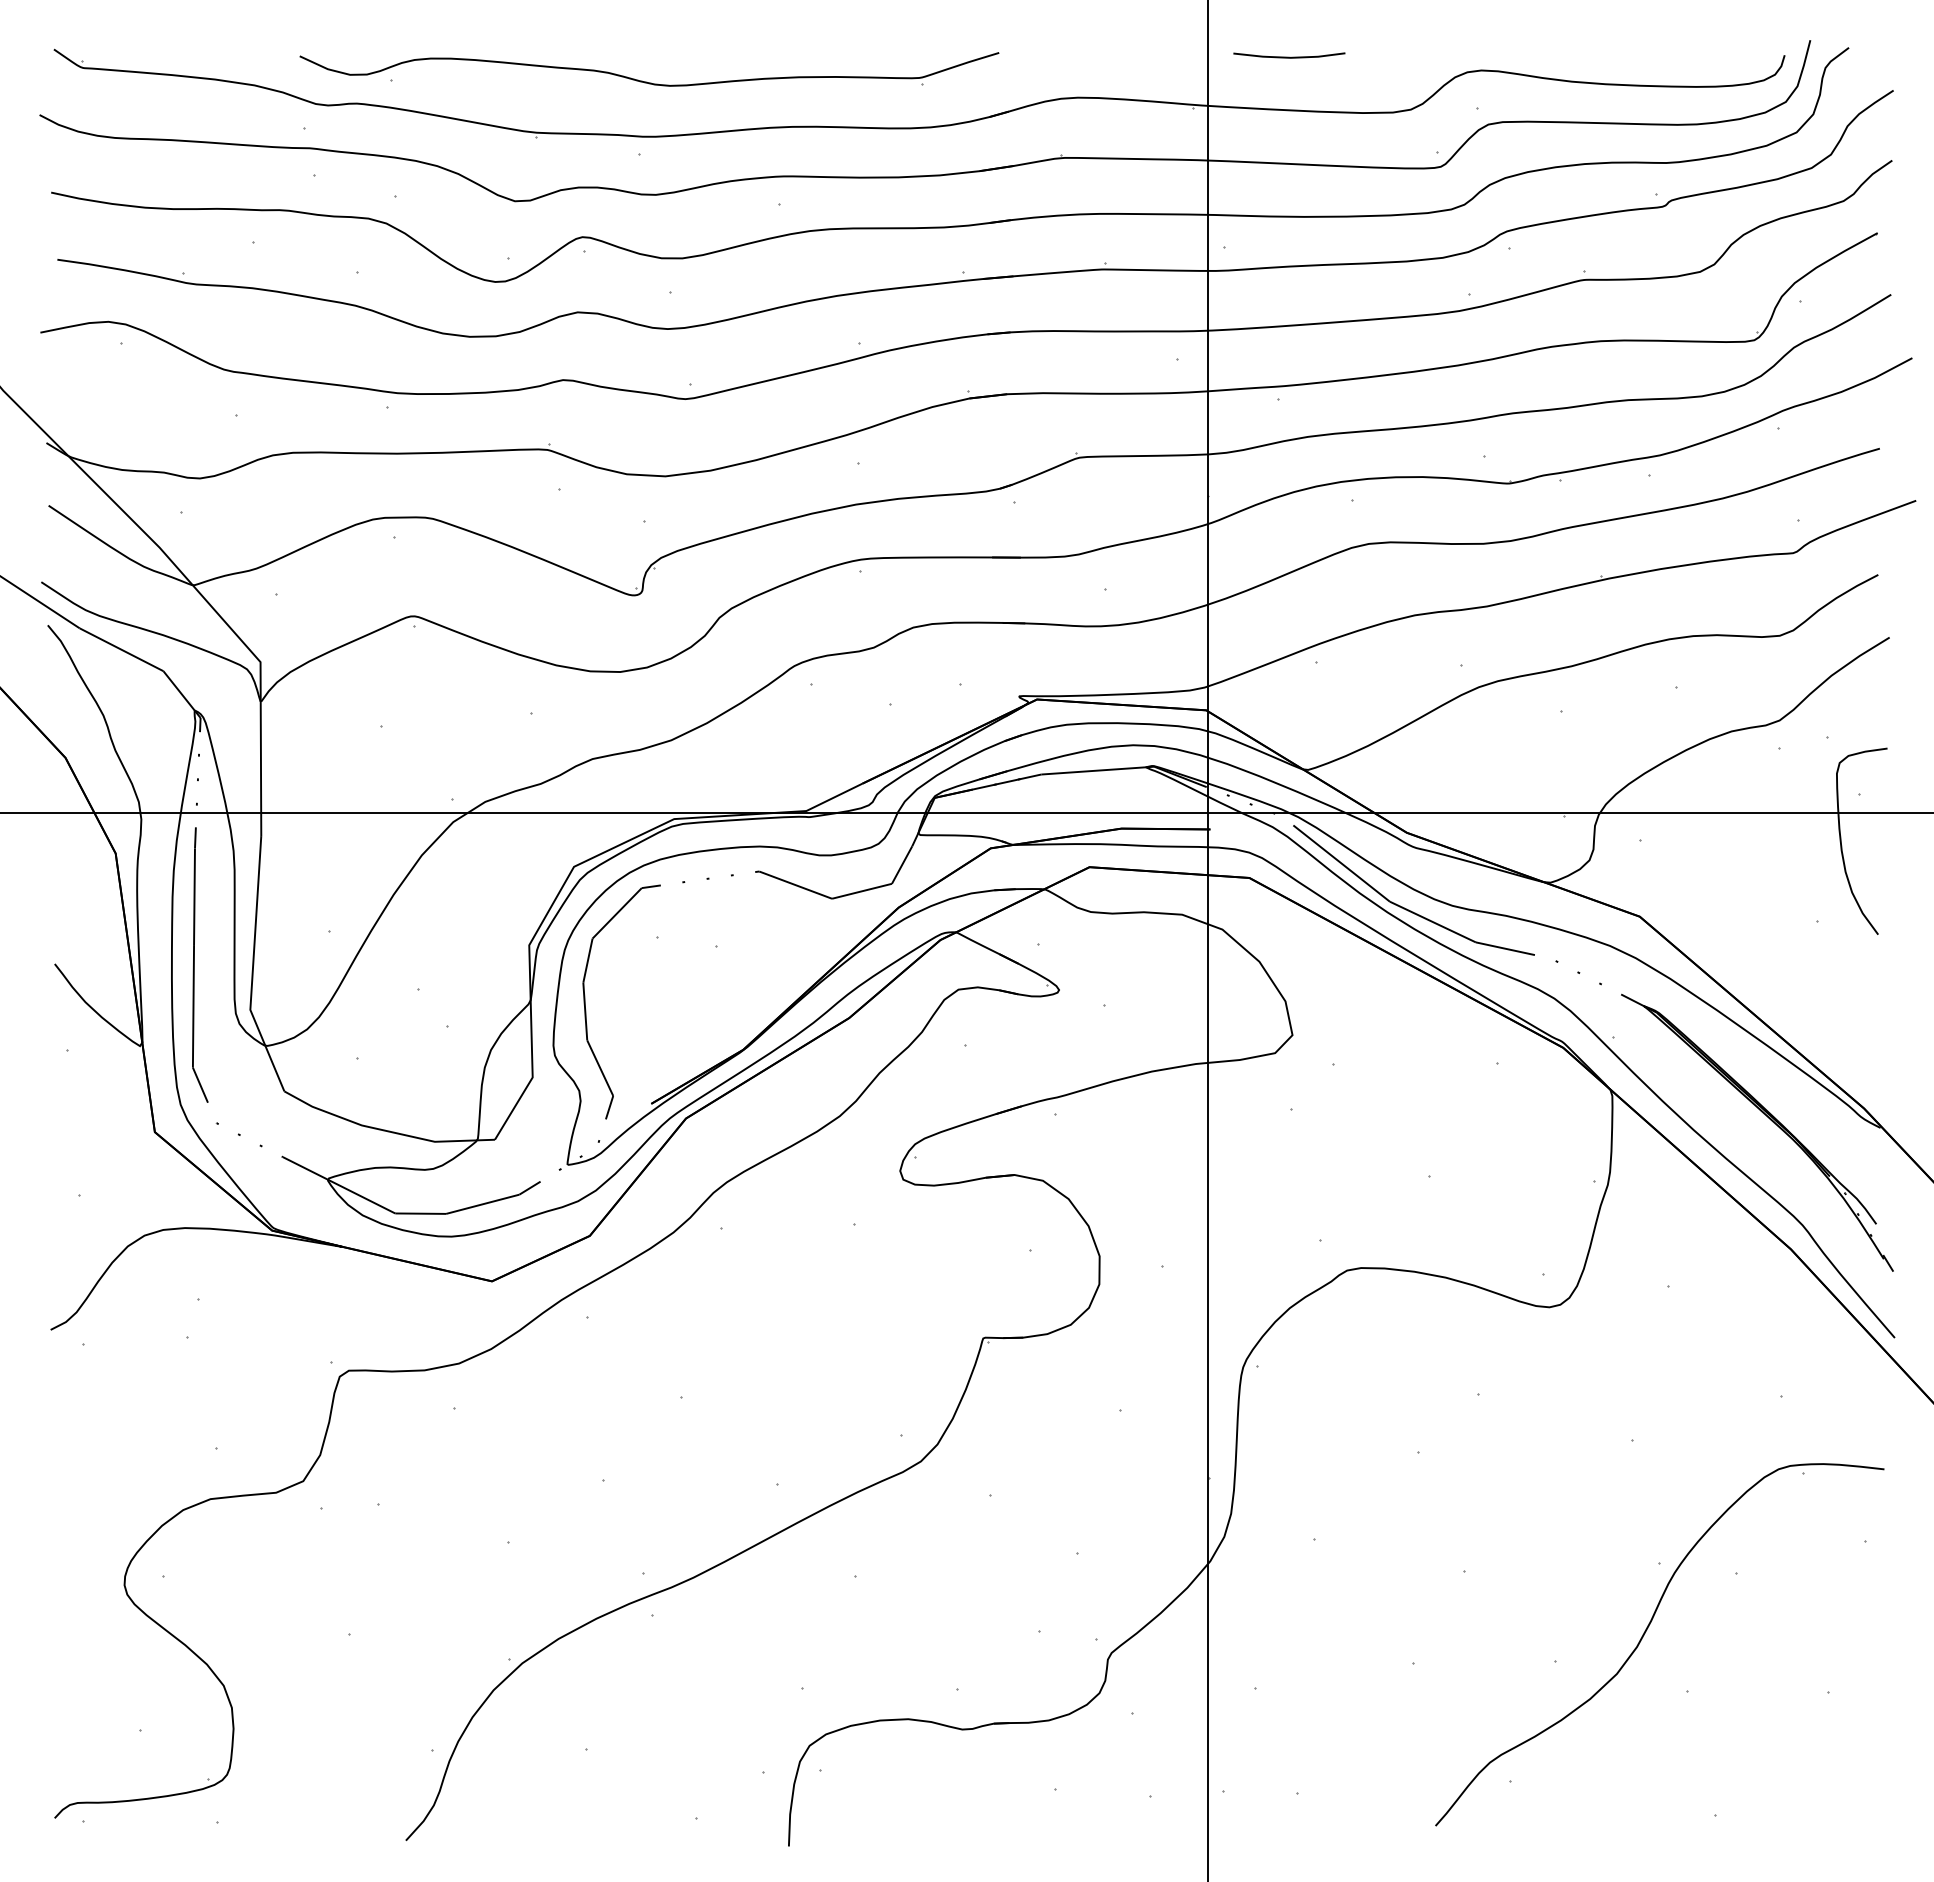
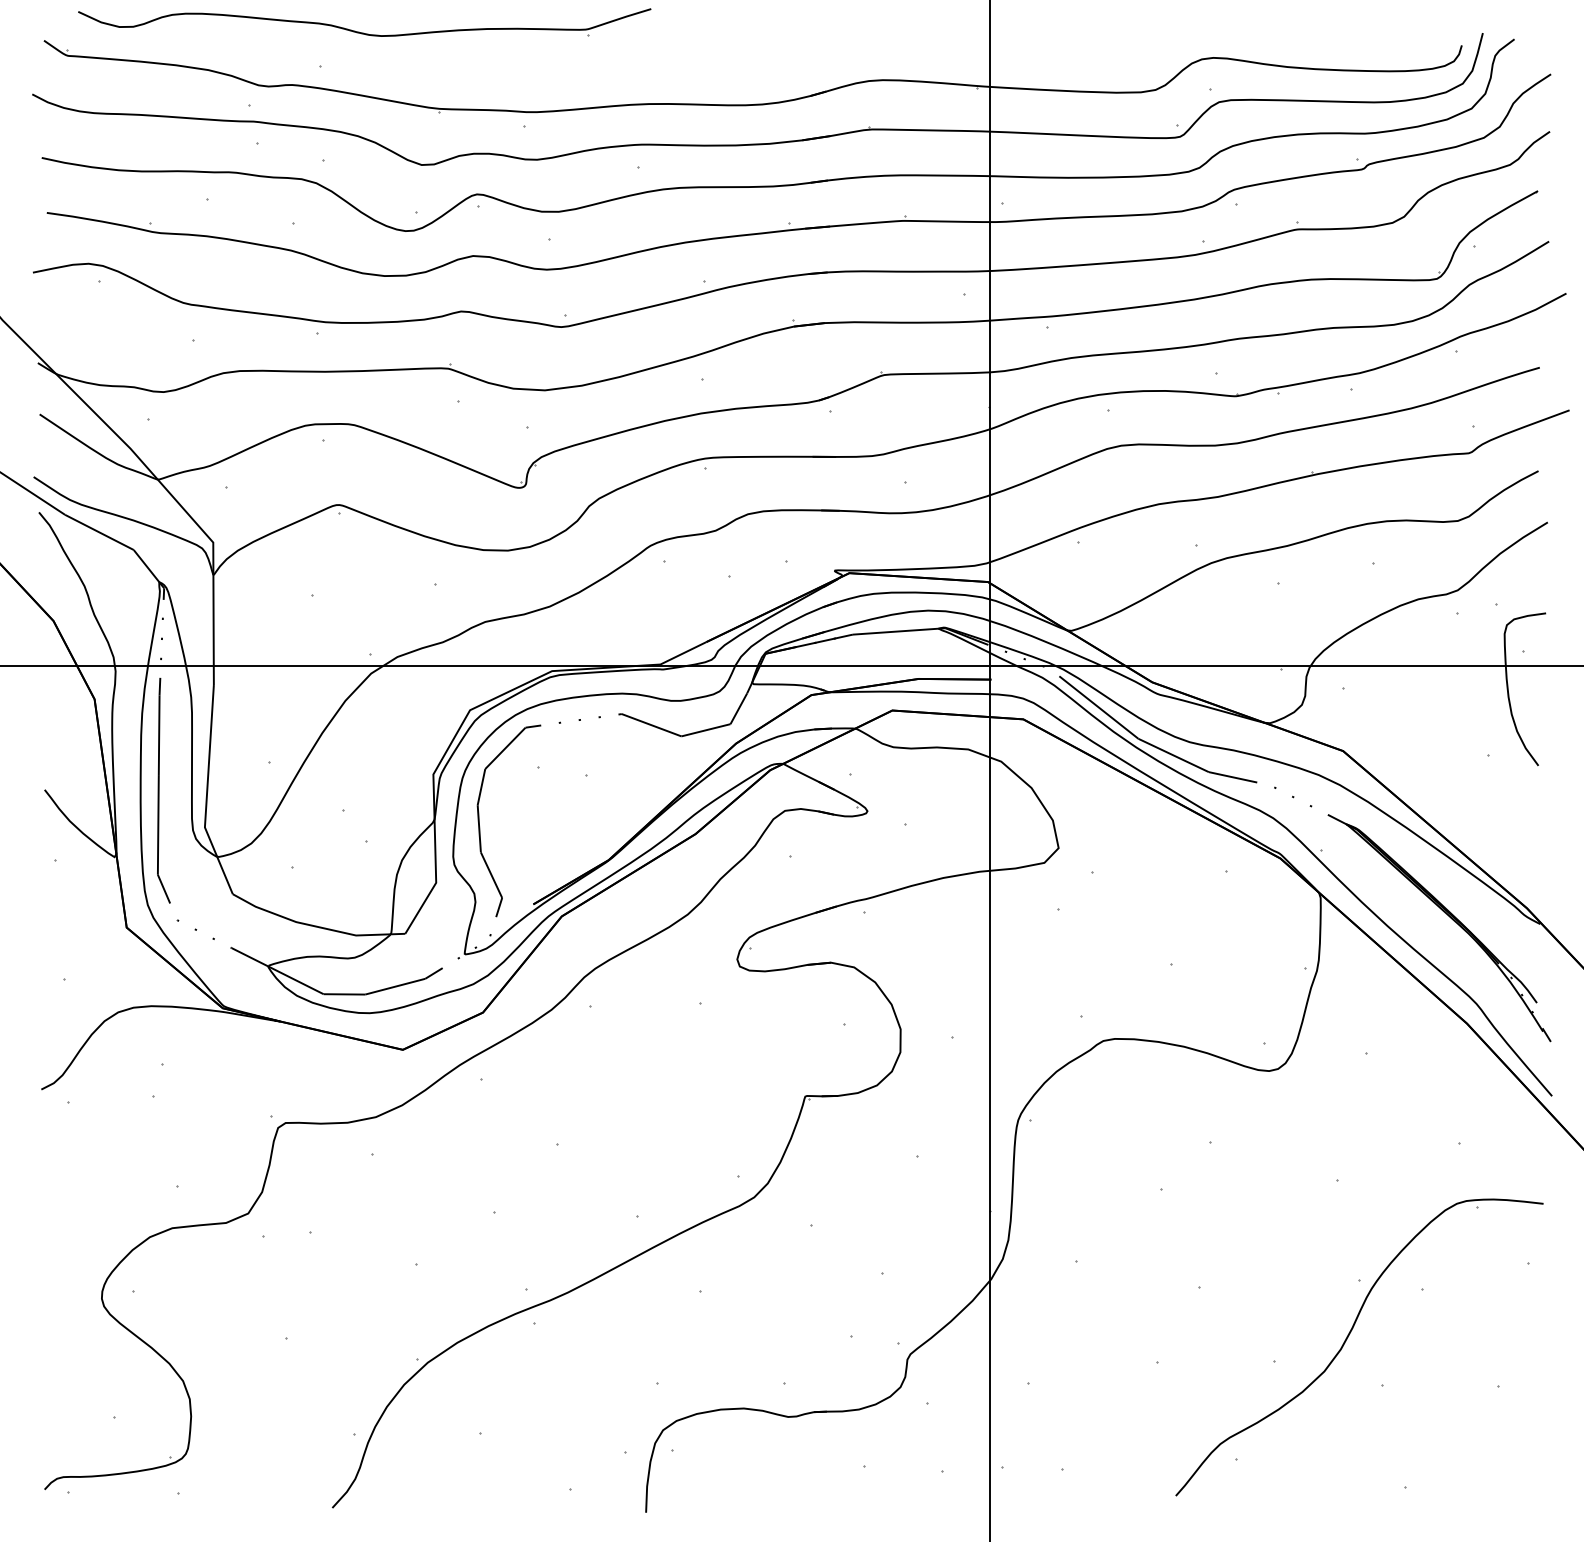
line: (1289, 56) -> (1056, 46), removed
part: (646, 81) -> (362, 32), moved

